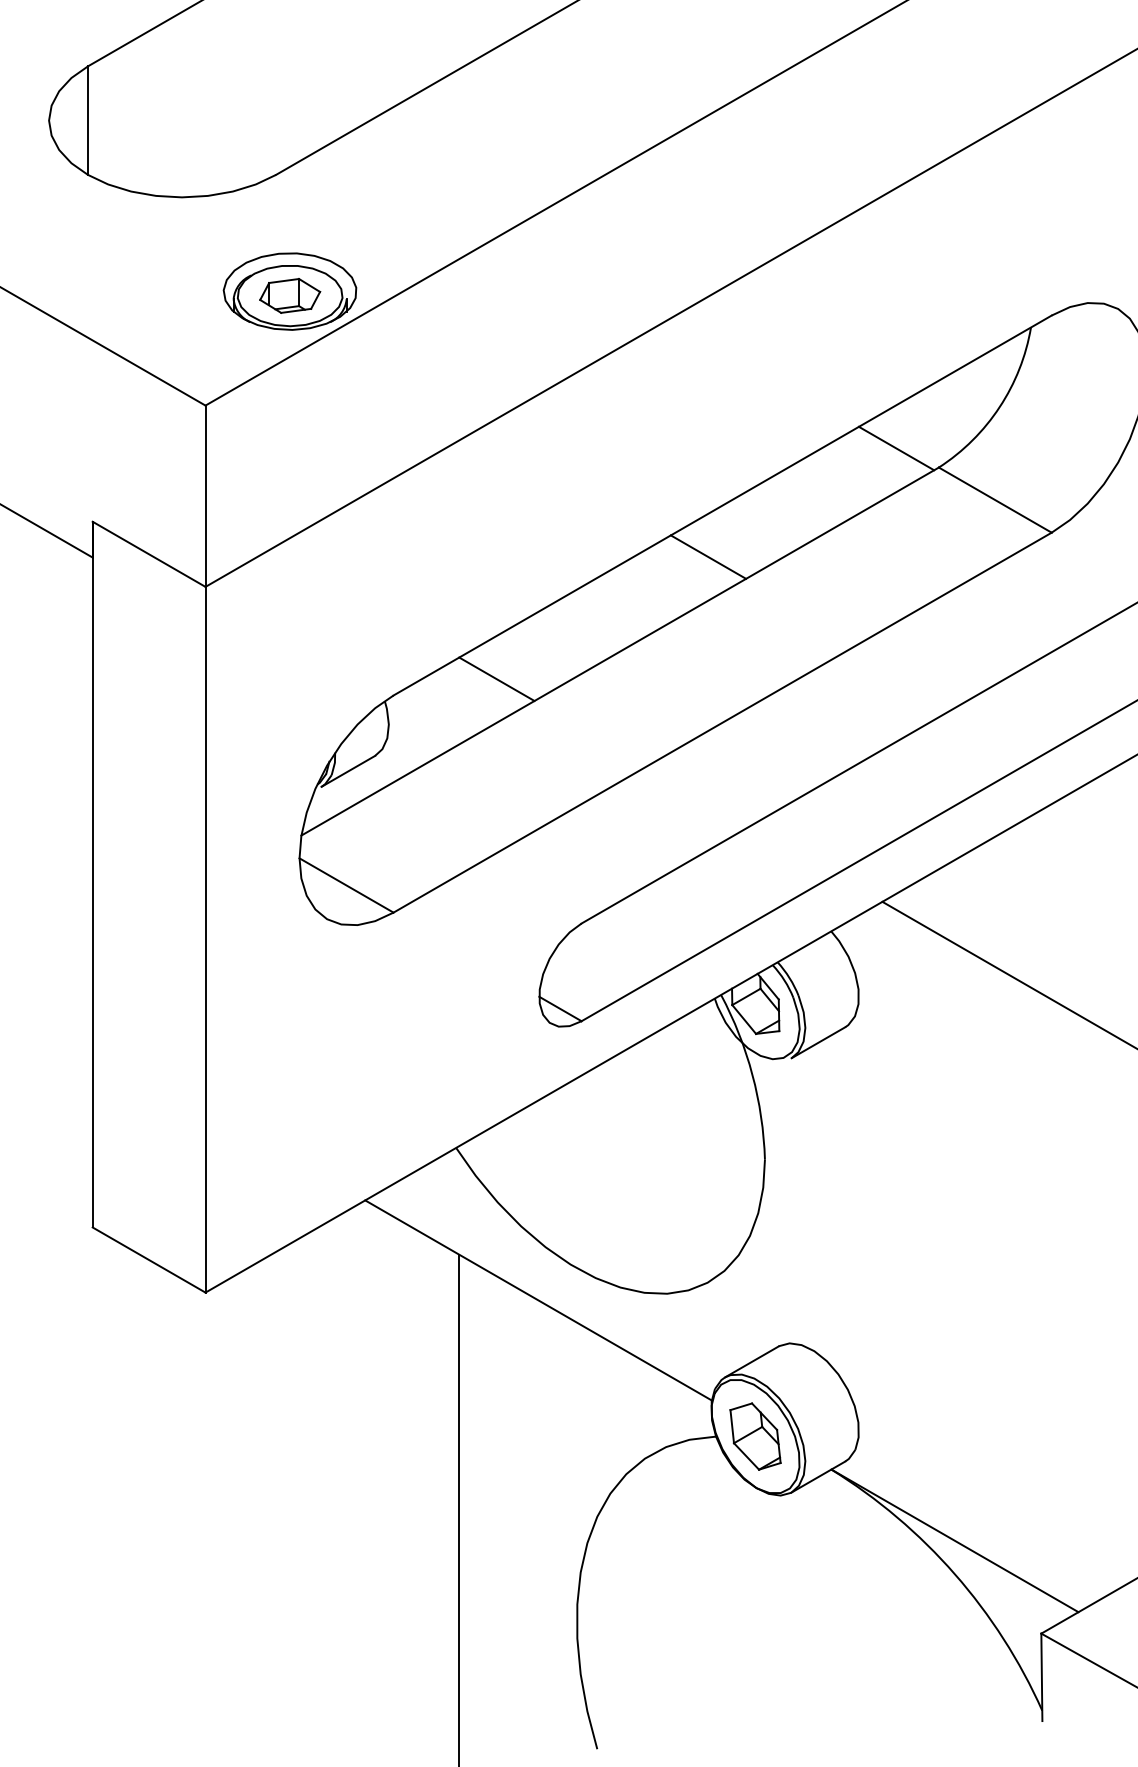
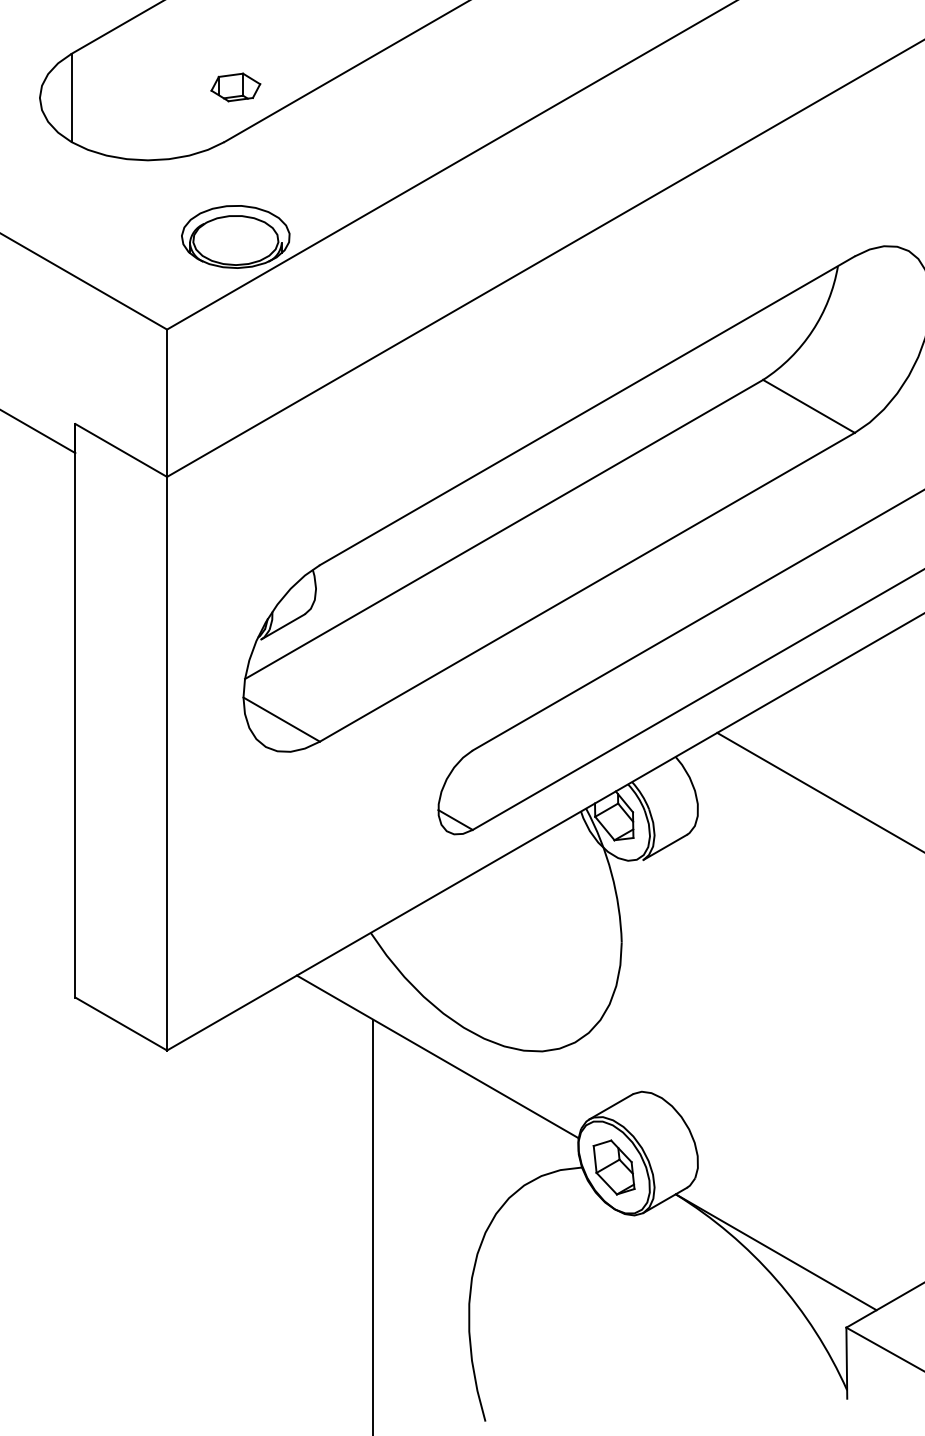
part: (289, 295) -> (235, 87), moved
line: (896, 448) -> (728, 364), removed
line: (708, 556) -> (575, 452), removed
line: (496, 678) -> (403, 551), removed

